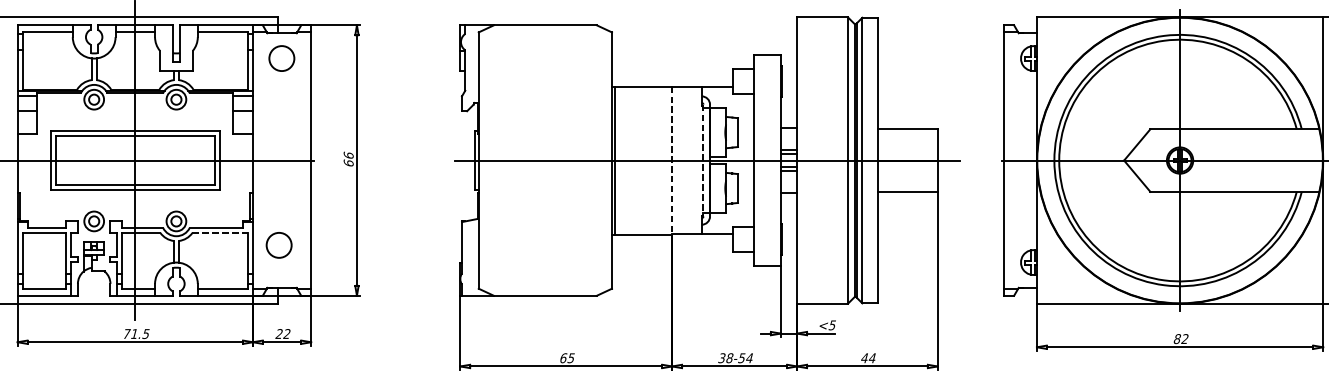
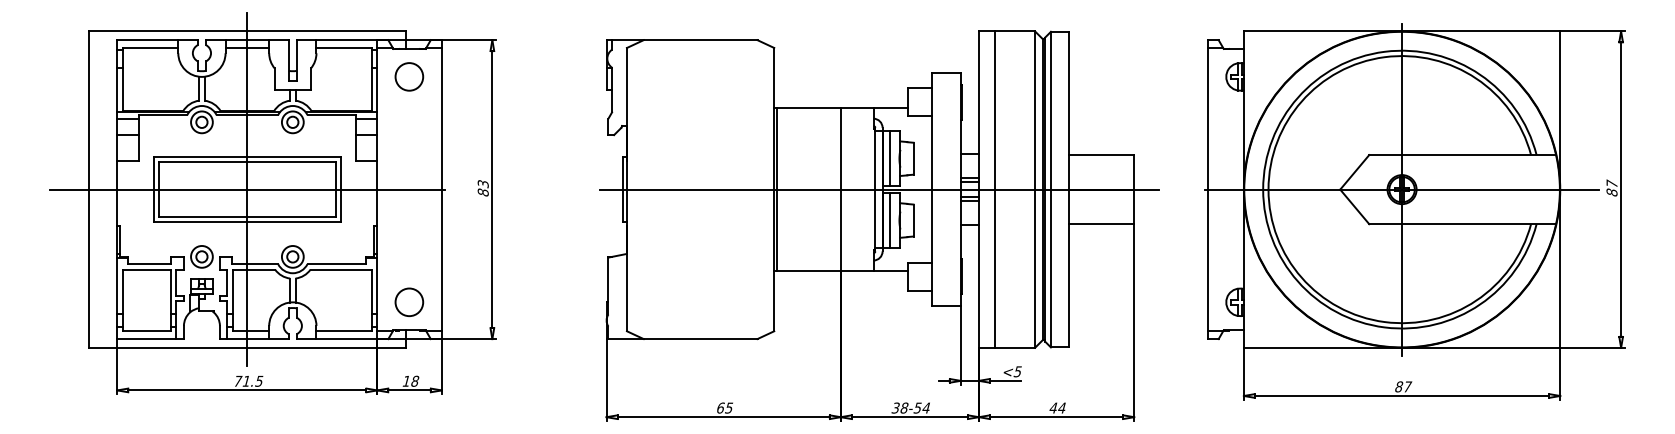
line: (717, 132) -> (890, 158), added
text: (348, 158) -> (482, 187), 66 -> 83
line: (671, 160) -> (840, 189), dashed -> solid
line: (703, 160) -> (875, 189), dashed -> solid
line: (812, 160) -> (995, 189), added
line: (717, 188) -> (890, 220), added
line: (220, 232) -> (341, 269), dashed -> solid
circle: (279, 244) -> (409, 301), moved
text: (282, 333) -> (410, 380), 22 -> 18
text: (1184, 338) -> (1407, 386), 82 -> 87

